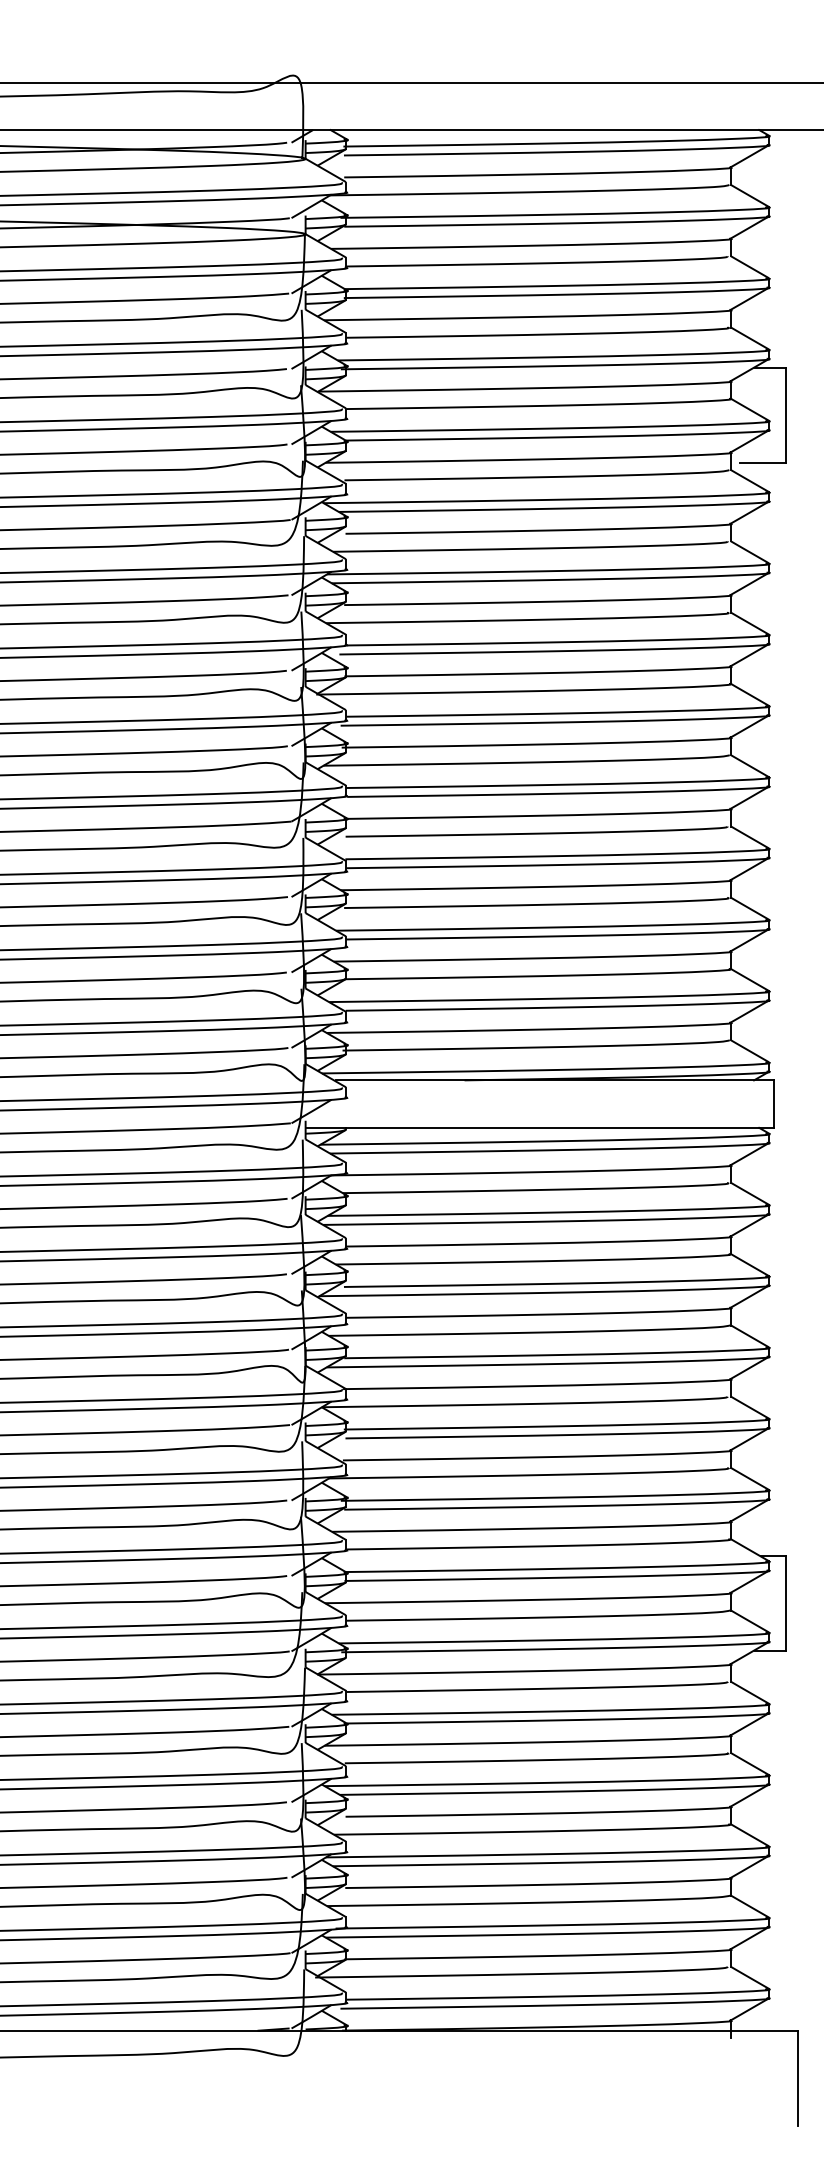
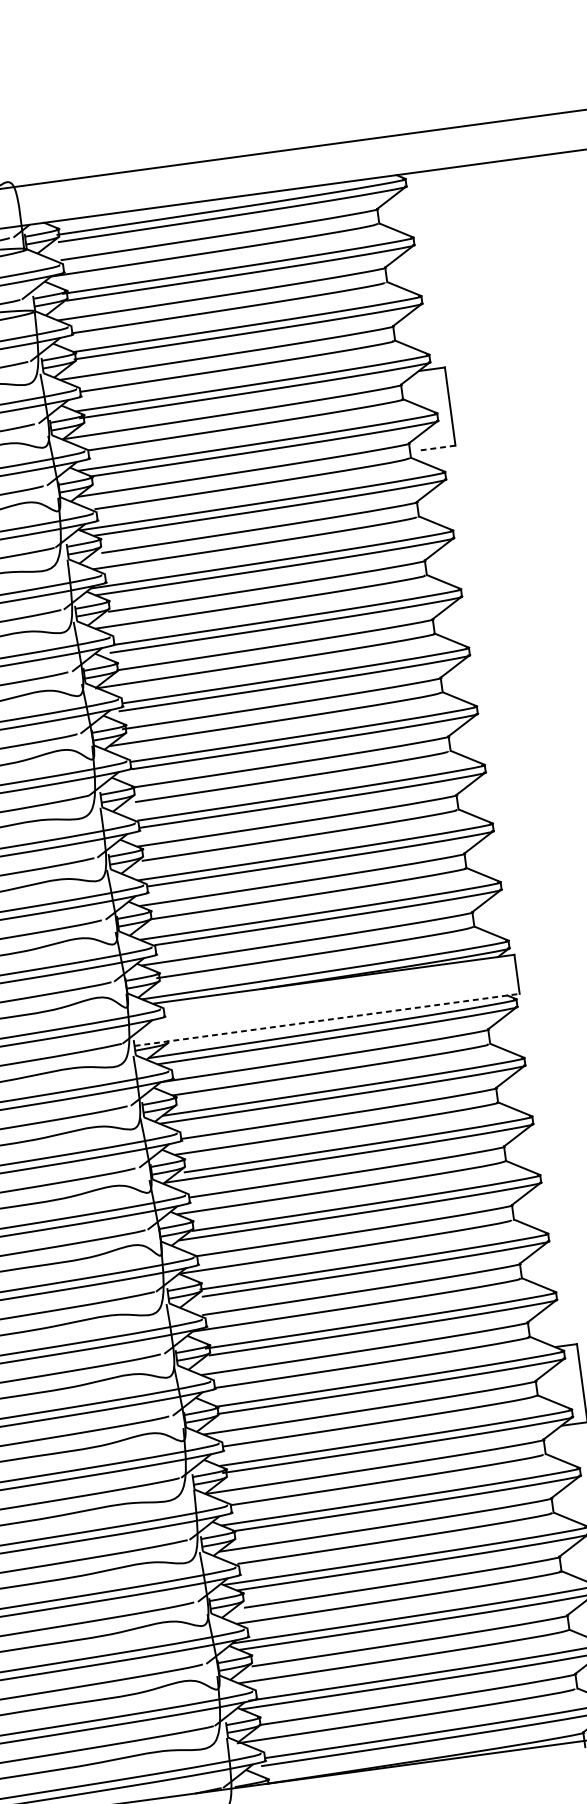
line: (762, 462) -> (436, 448), solid -> dashed
line: (540, 1127) -> (327, 1019), solid -> dashed

